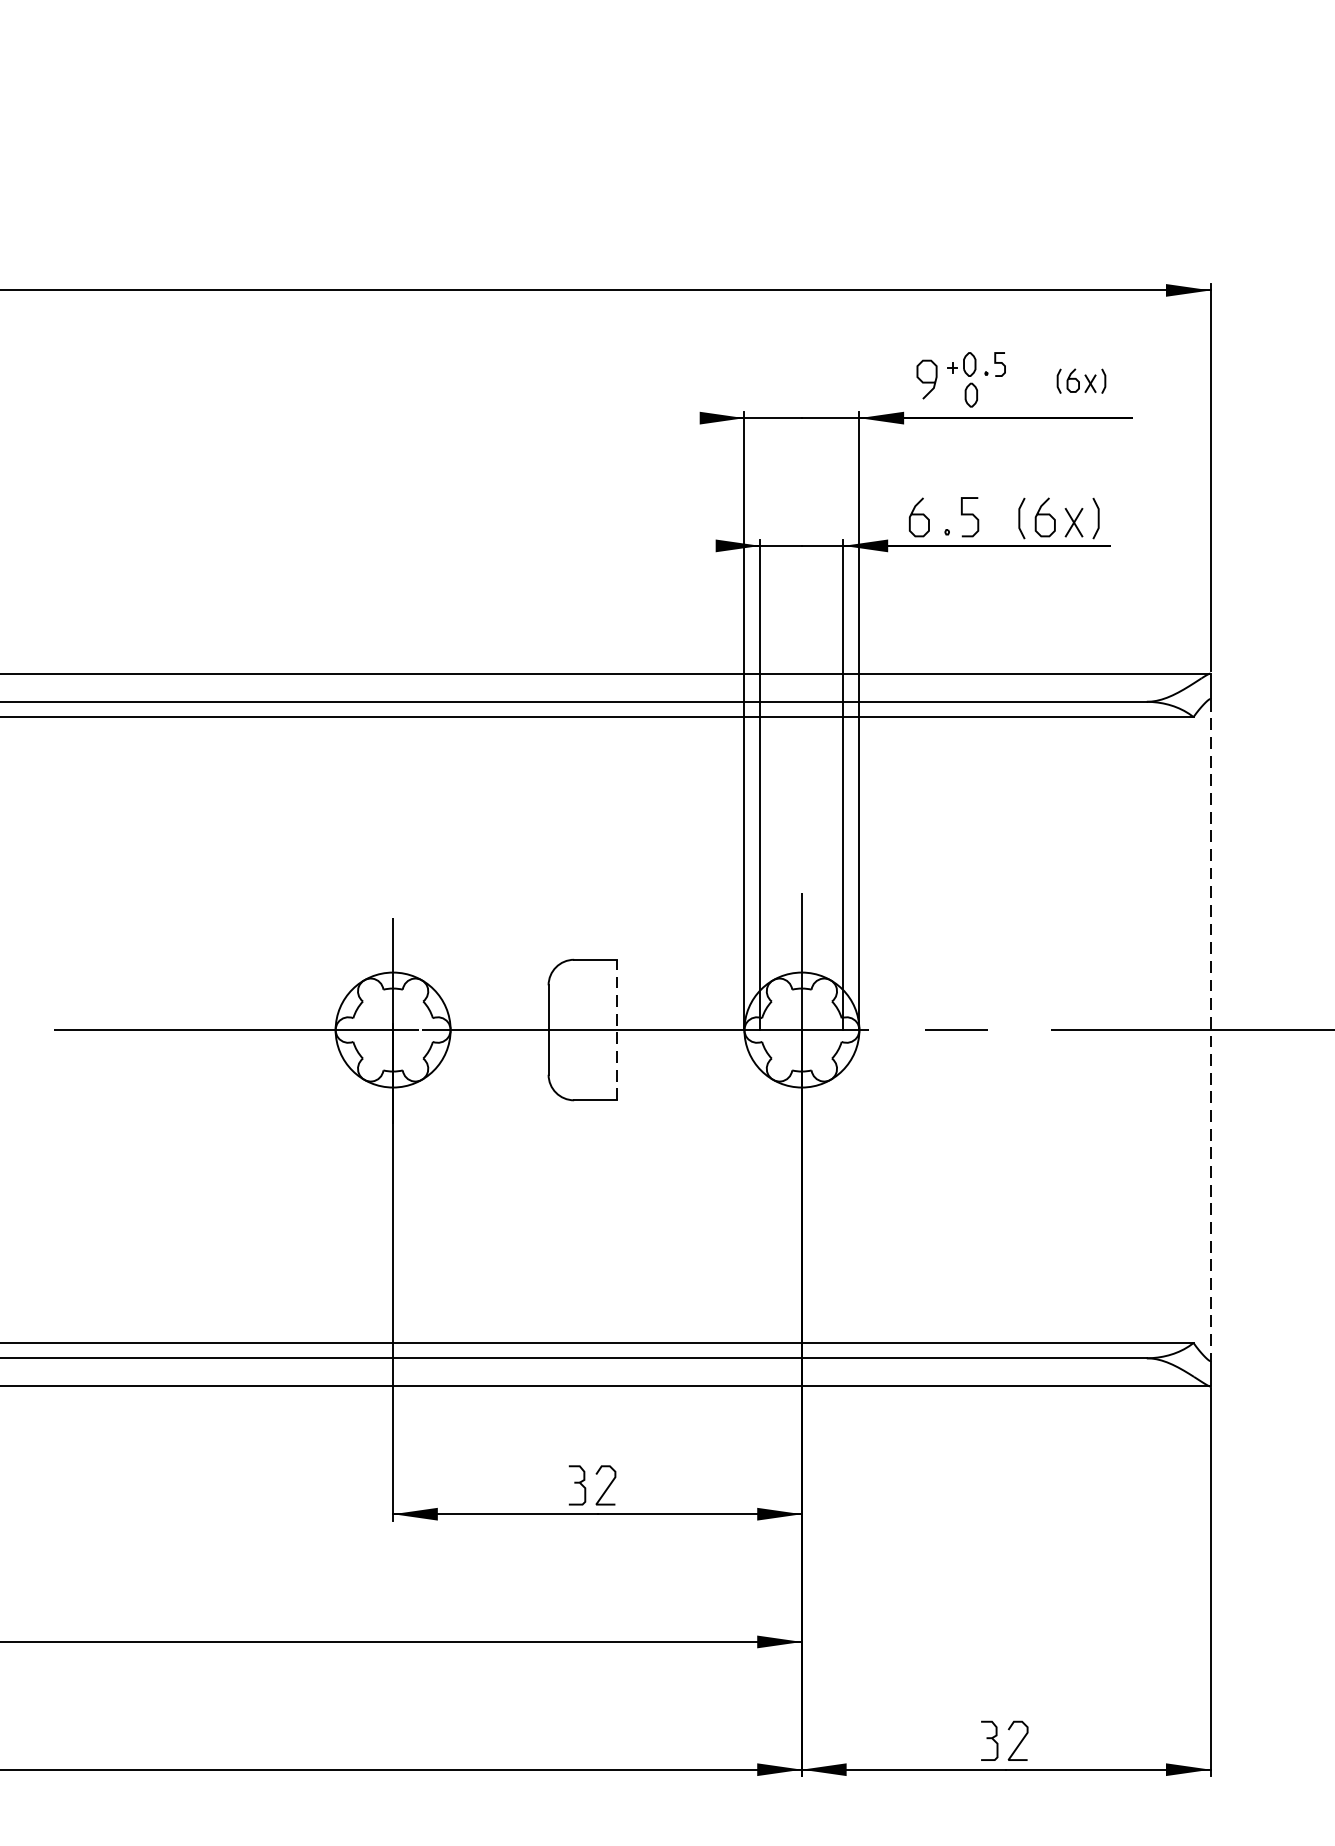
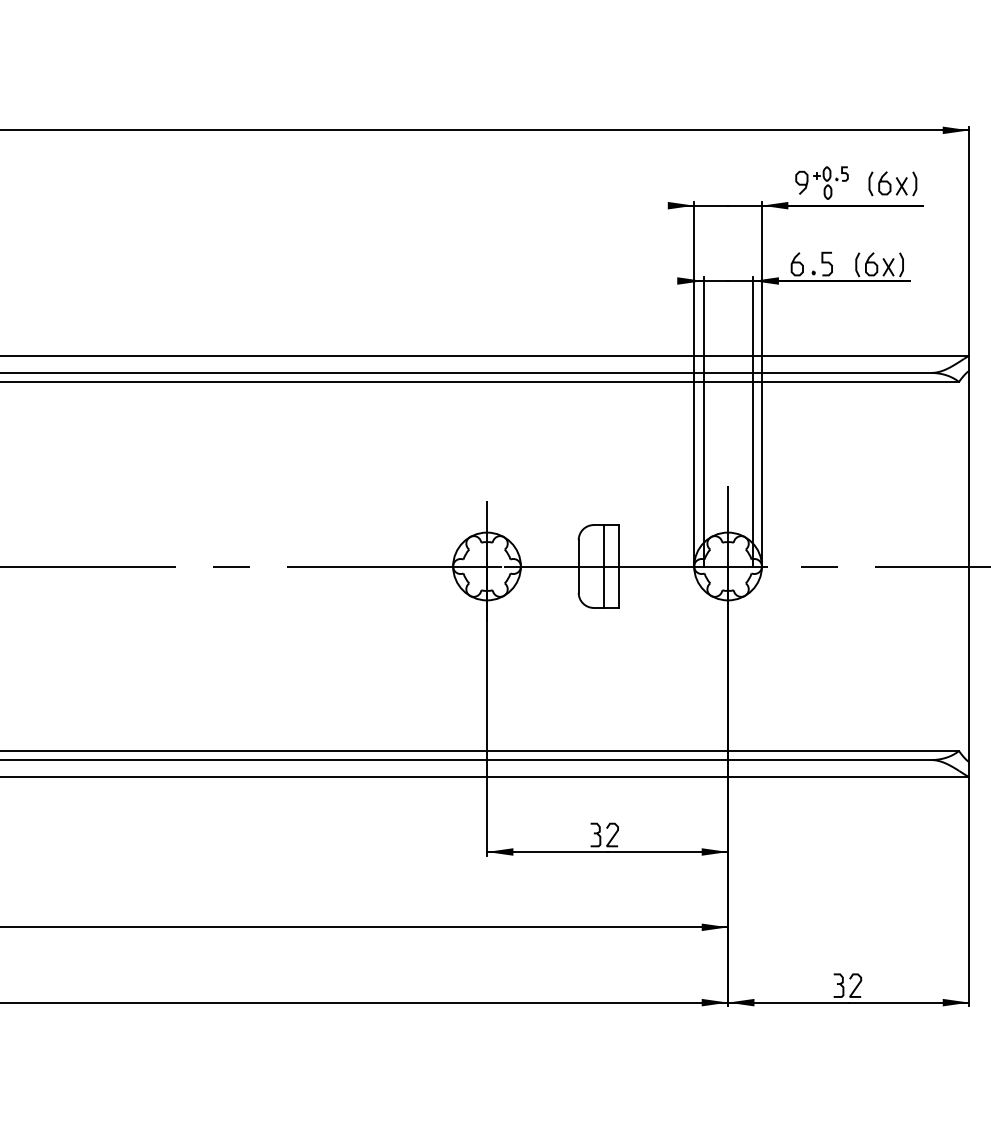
part: (1080, 380) -> (892, 183), size x1.67
line: (590, 1030) -> (603, 566), added
line: (616, 1030) -> (618, 566), dashed -> solid
line: (1211, 1030) -> (969, 566), dashed -> solid

